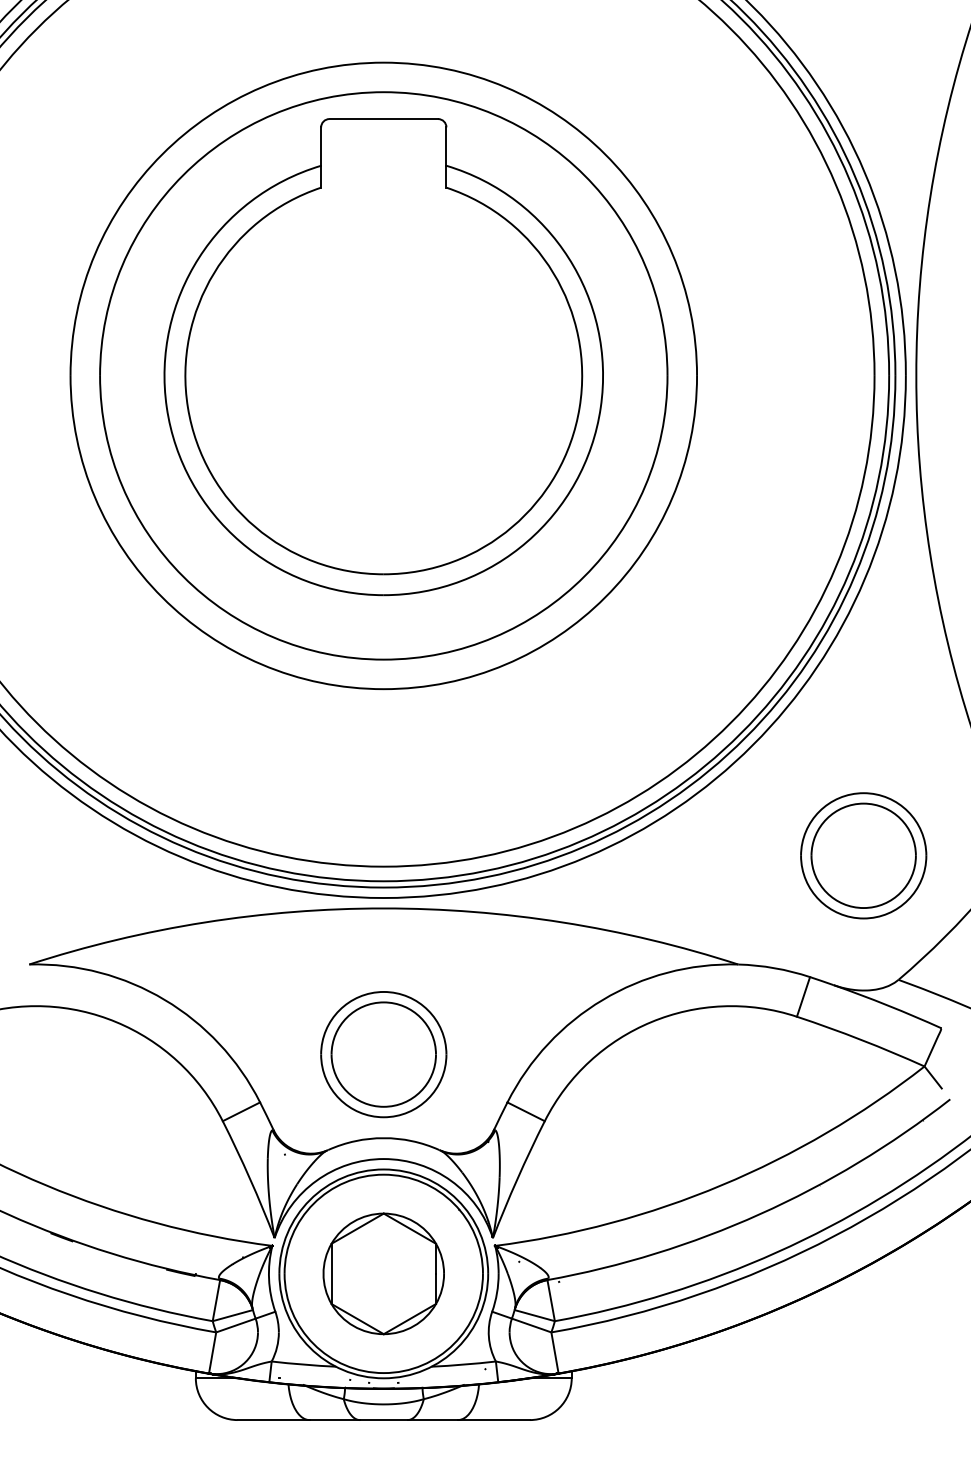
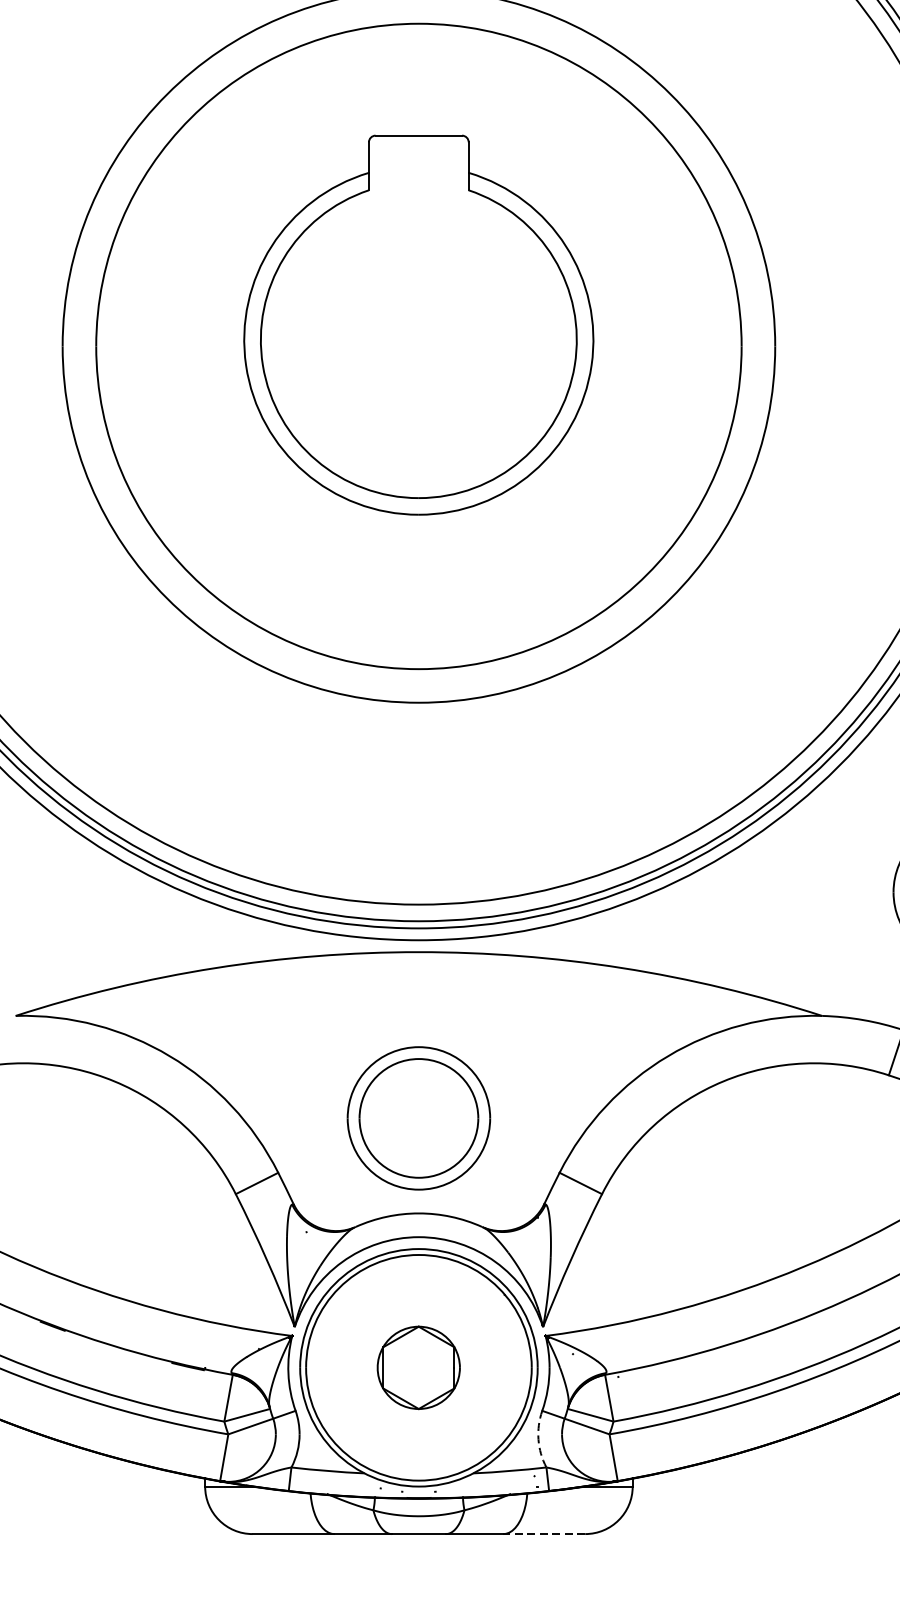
part: (383, 357) -> (418, 325), size x0.7
part: (383, 1273) -> (418, 1367), size x0.6
arc: (488, 1337) -> (538, 1440), solid -> dashed
line: (494, 1420) -> (544, 1534), solid -> dashed

